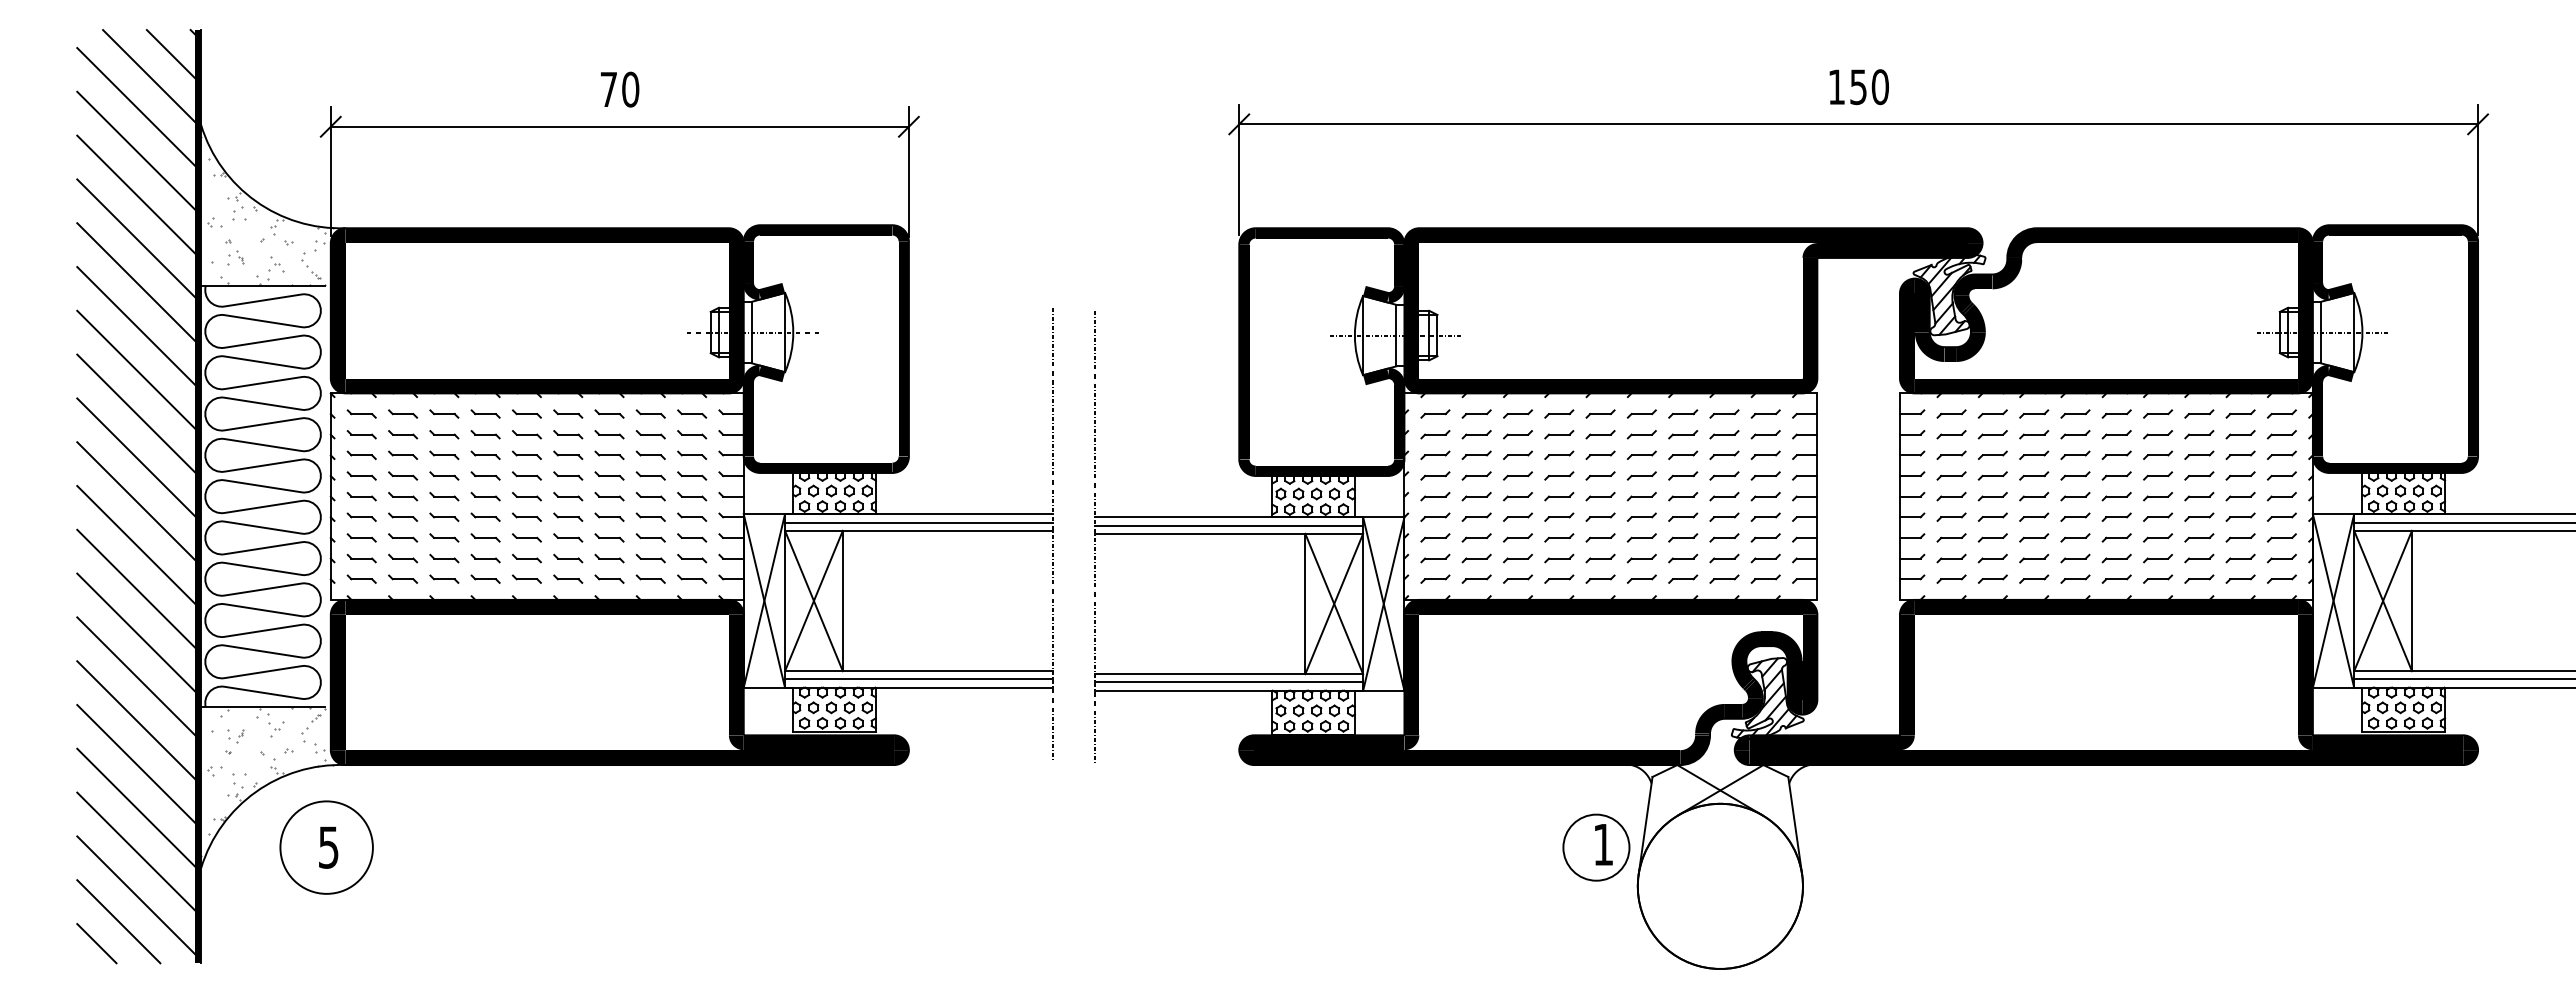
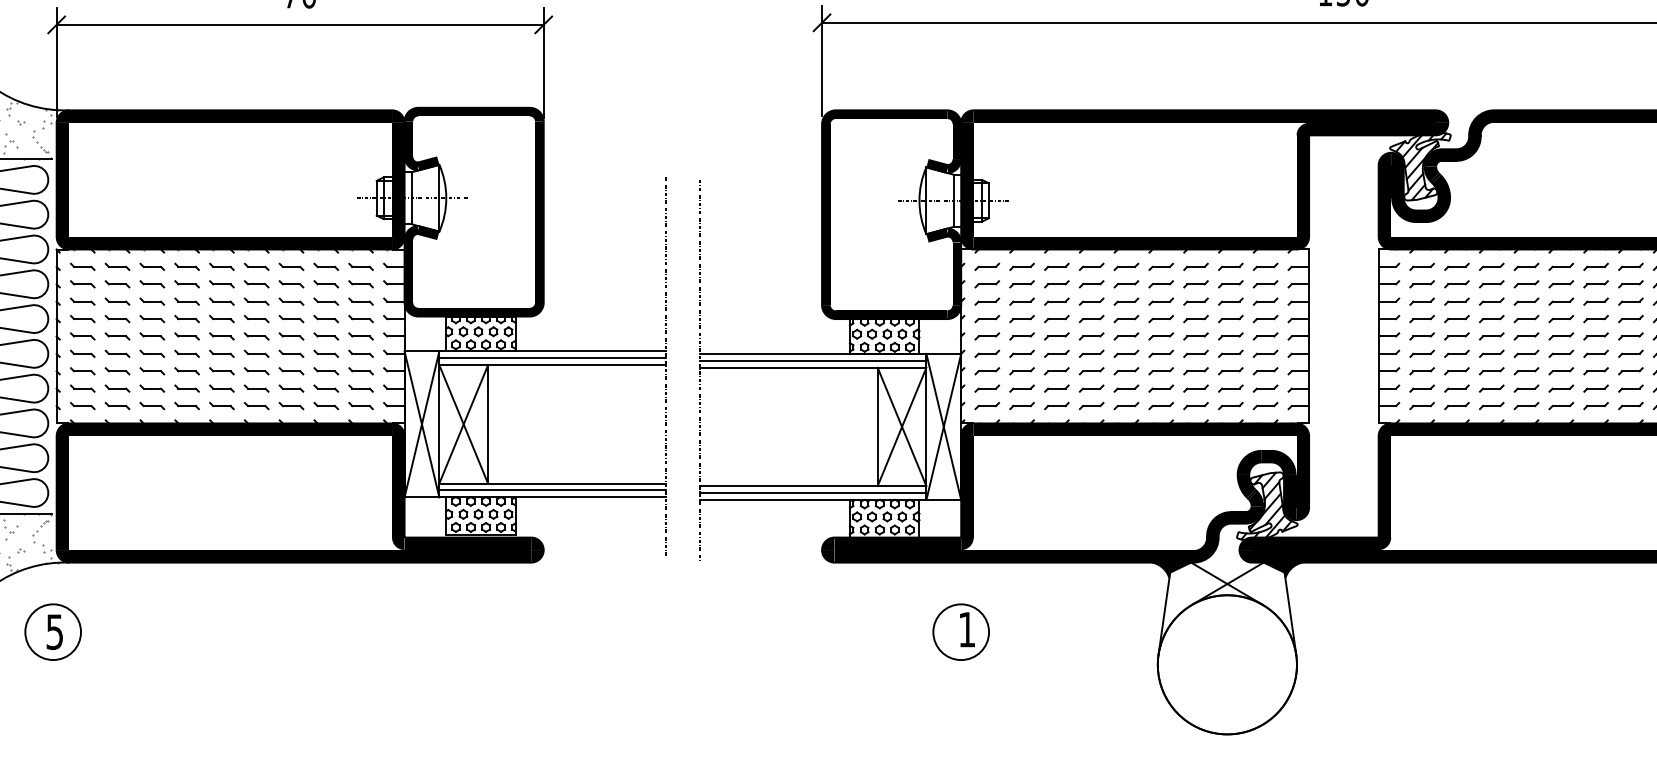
fill: (1654, 774) -> (1171, 570), added
fill: (1786, 774) -> (1283, 570), added
circle: (326, 847) -> (53, 632), size x0.71
part: (1596, 847) -> (961, 632), moved

